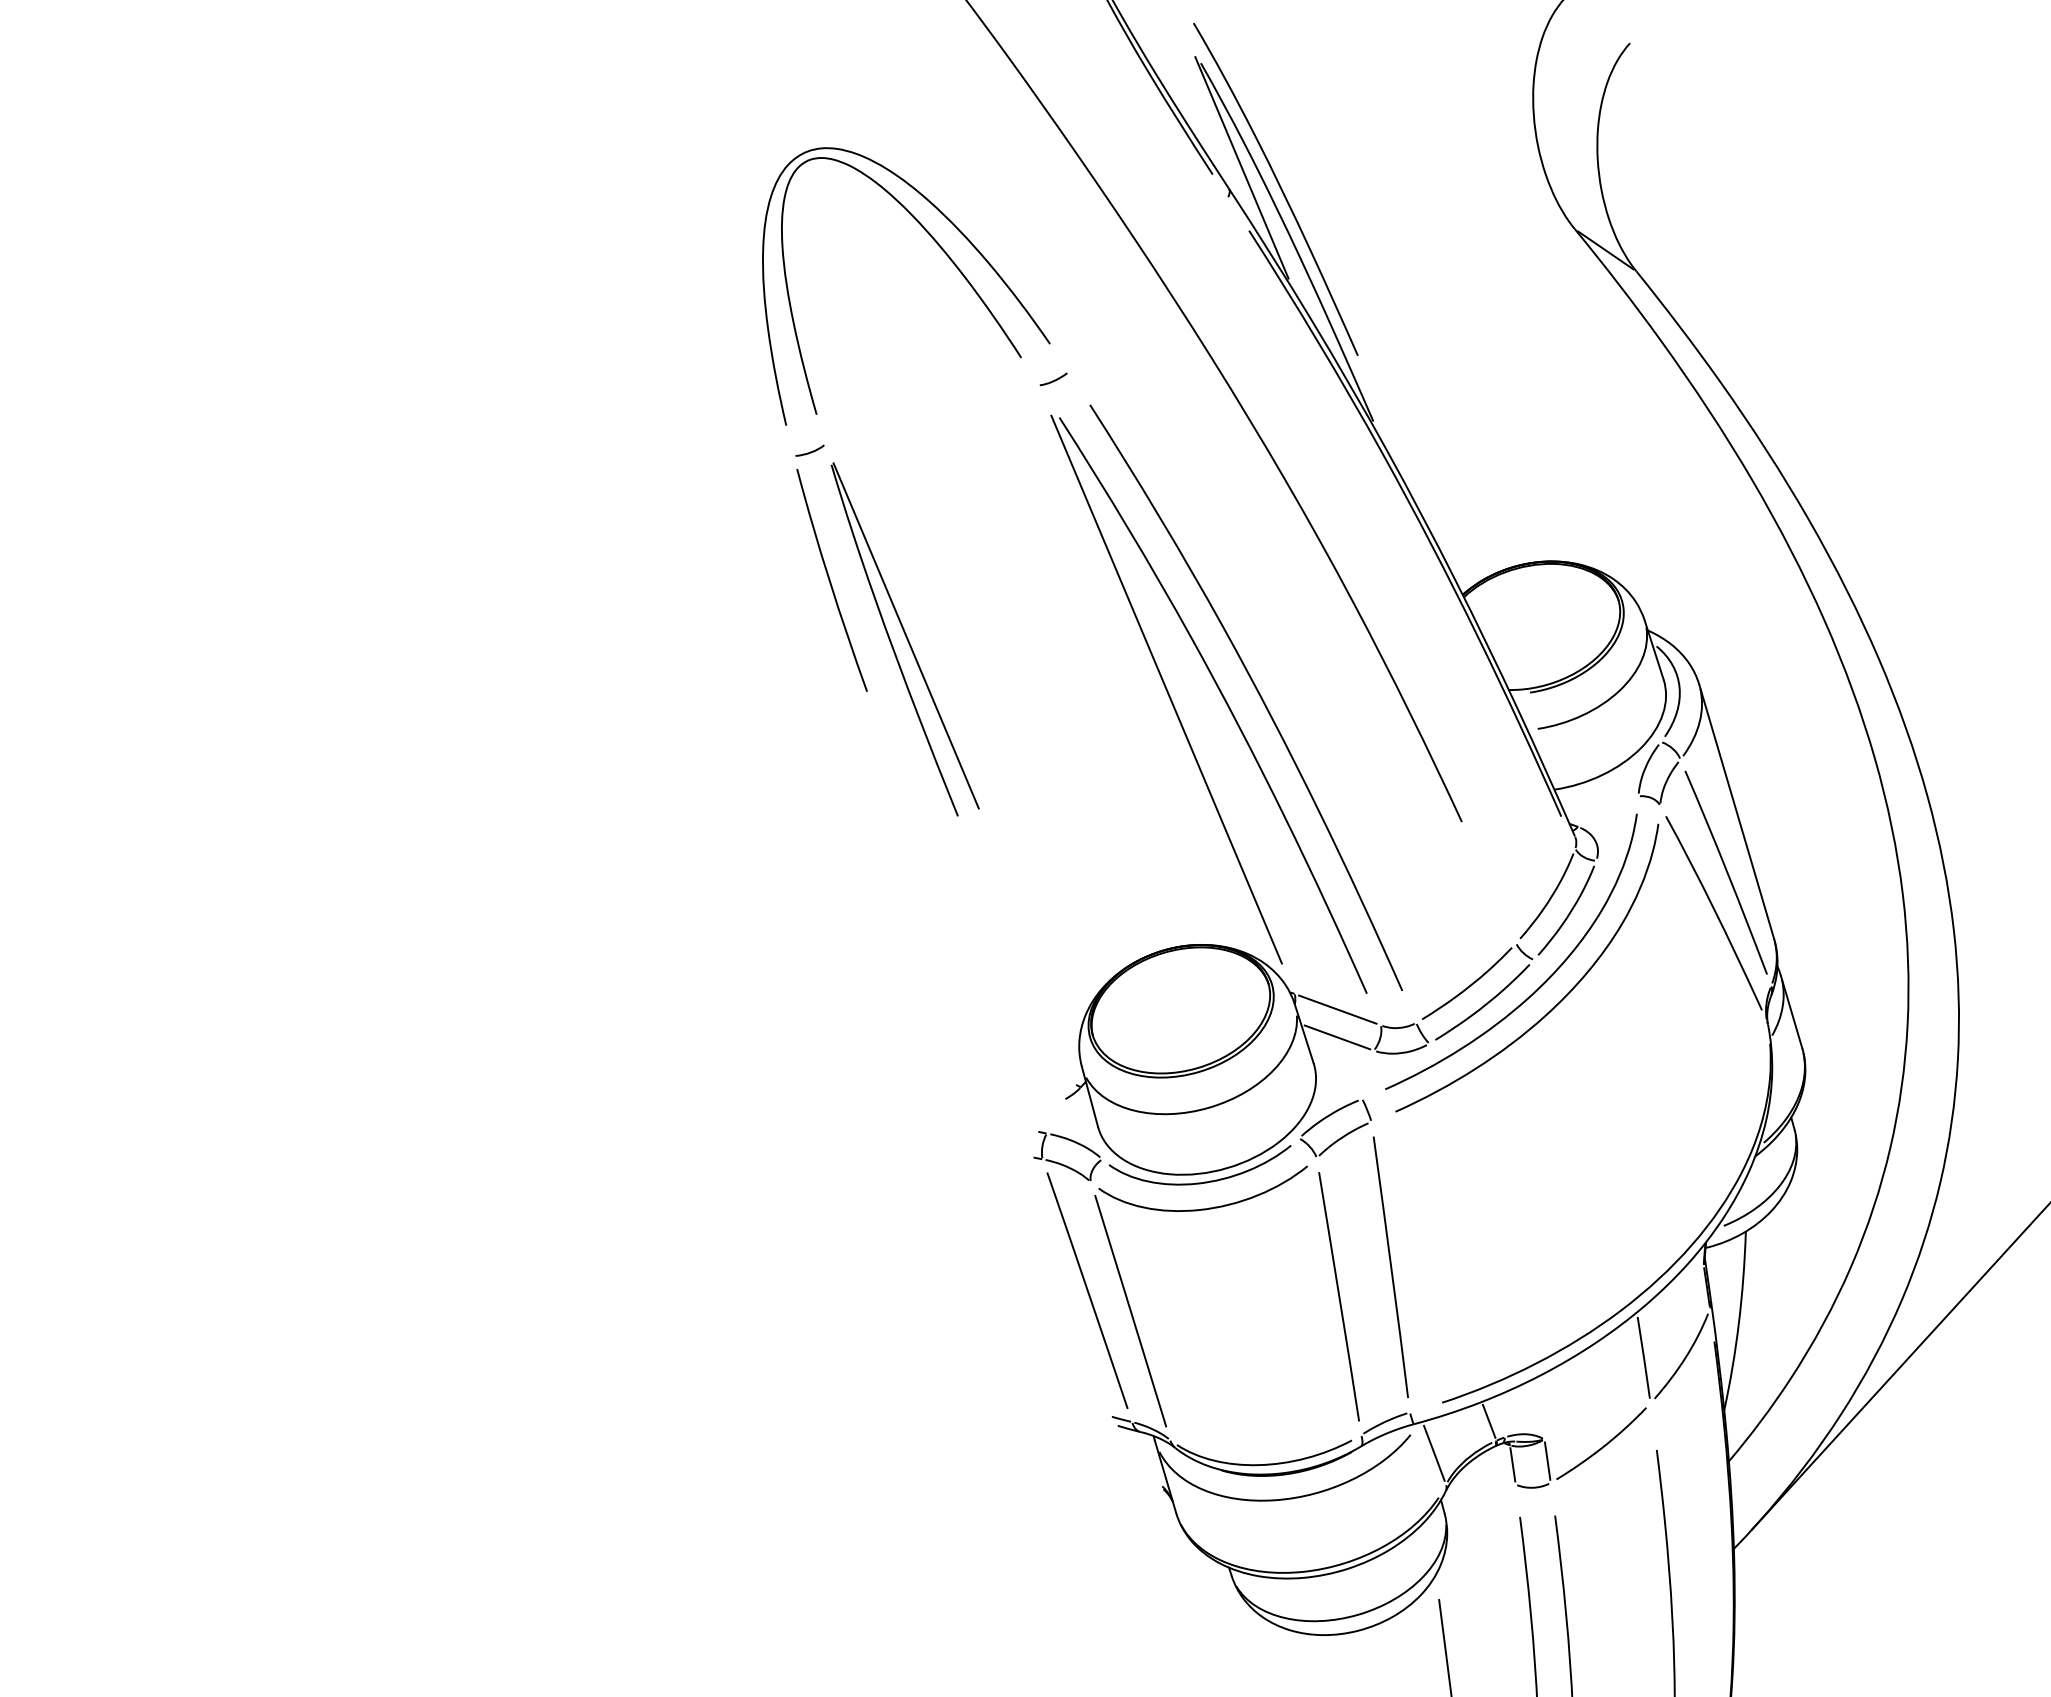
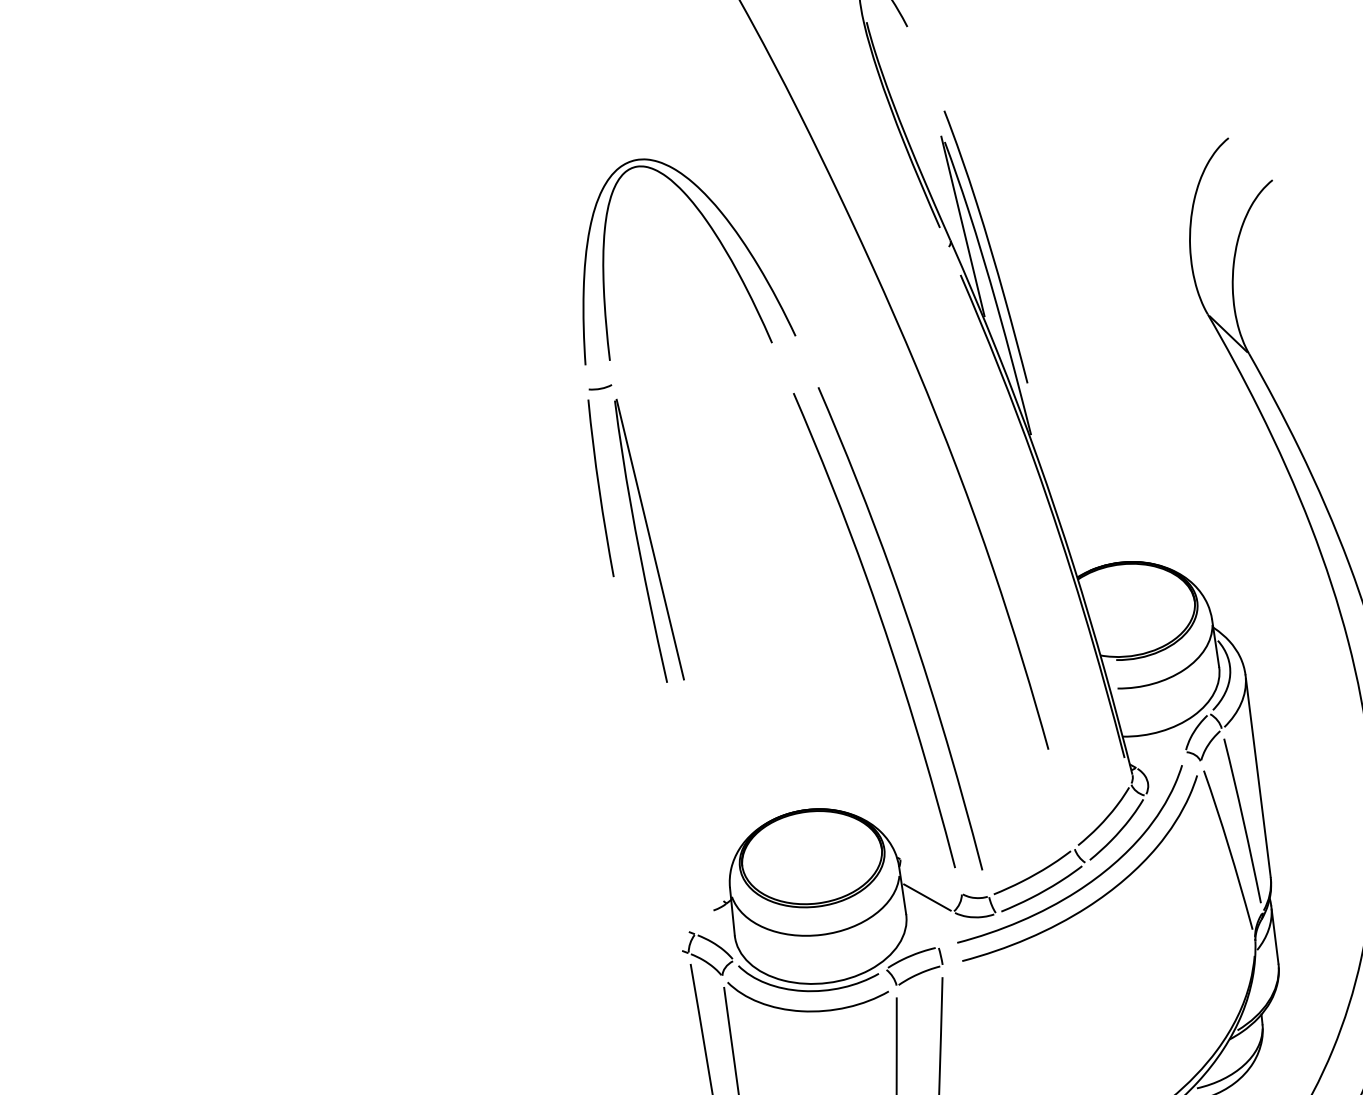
curve: (1054, 379) -> (794, 363), removed
line: (1166, 689) -> (841, 612), removed
line: (1337, 1009) -> (930, 876), removed

